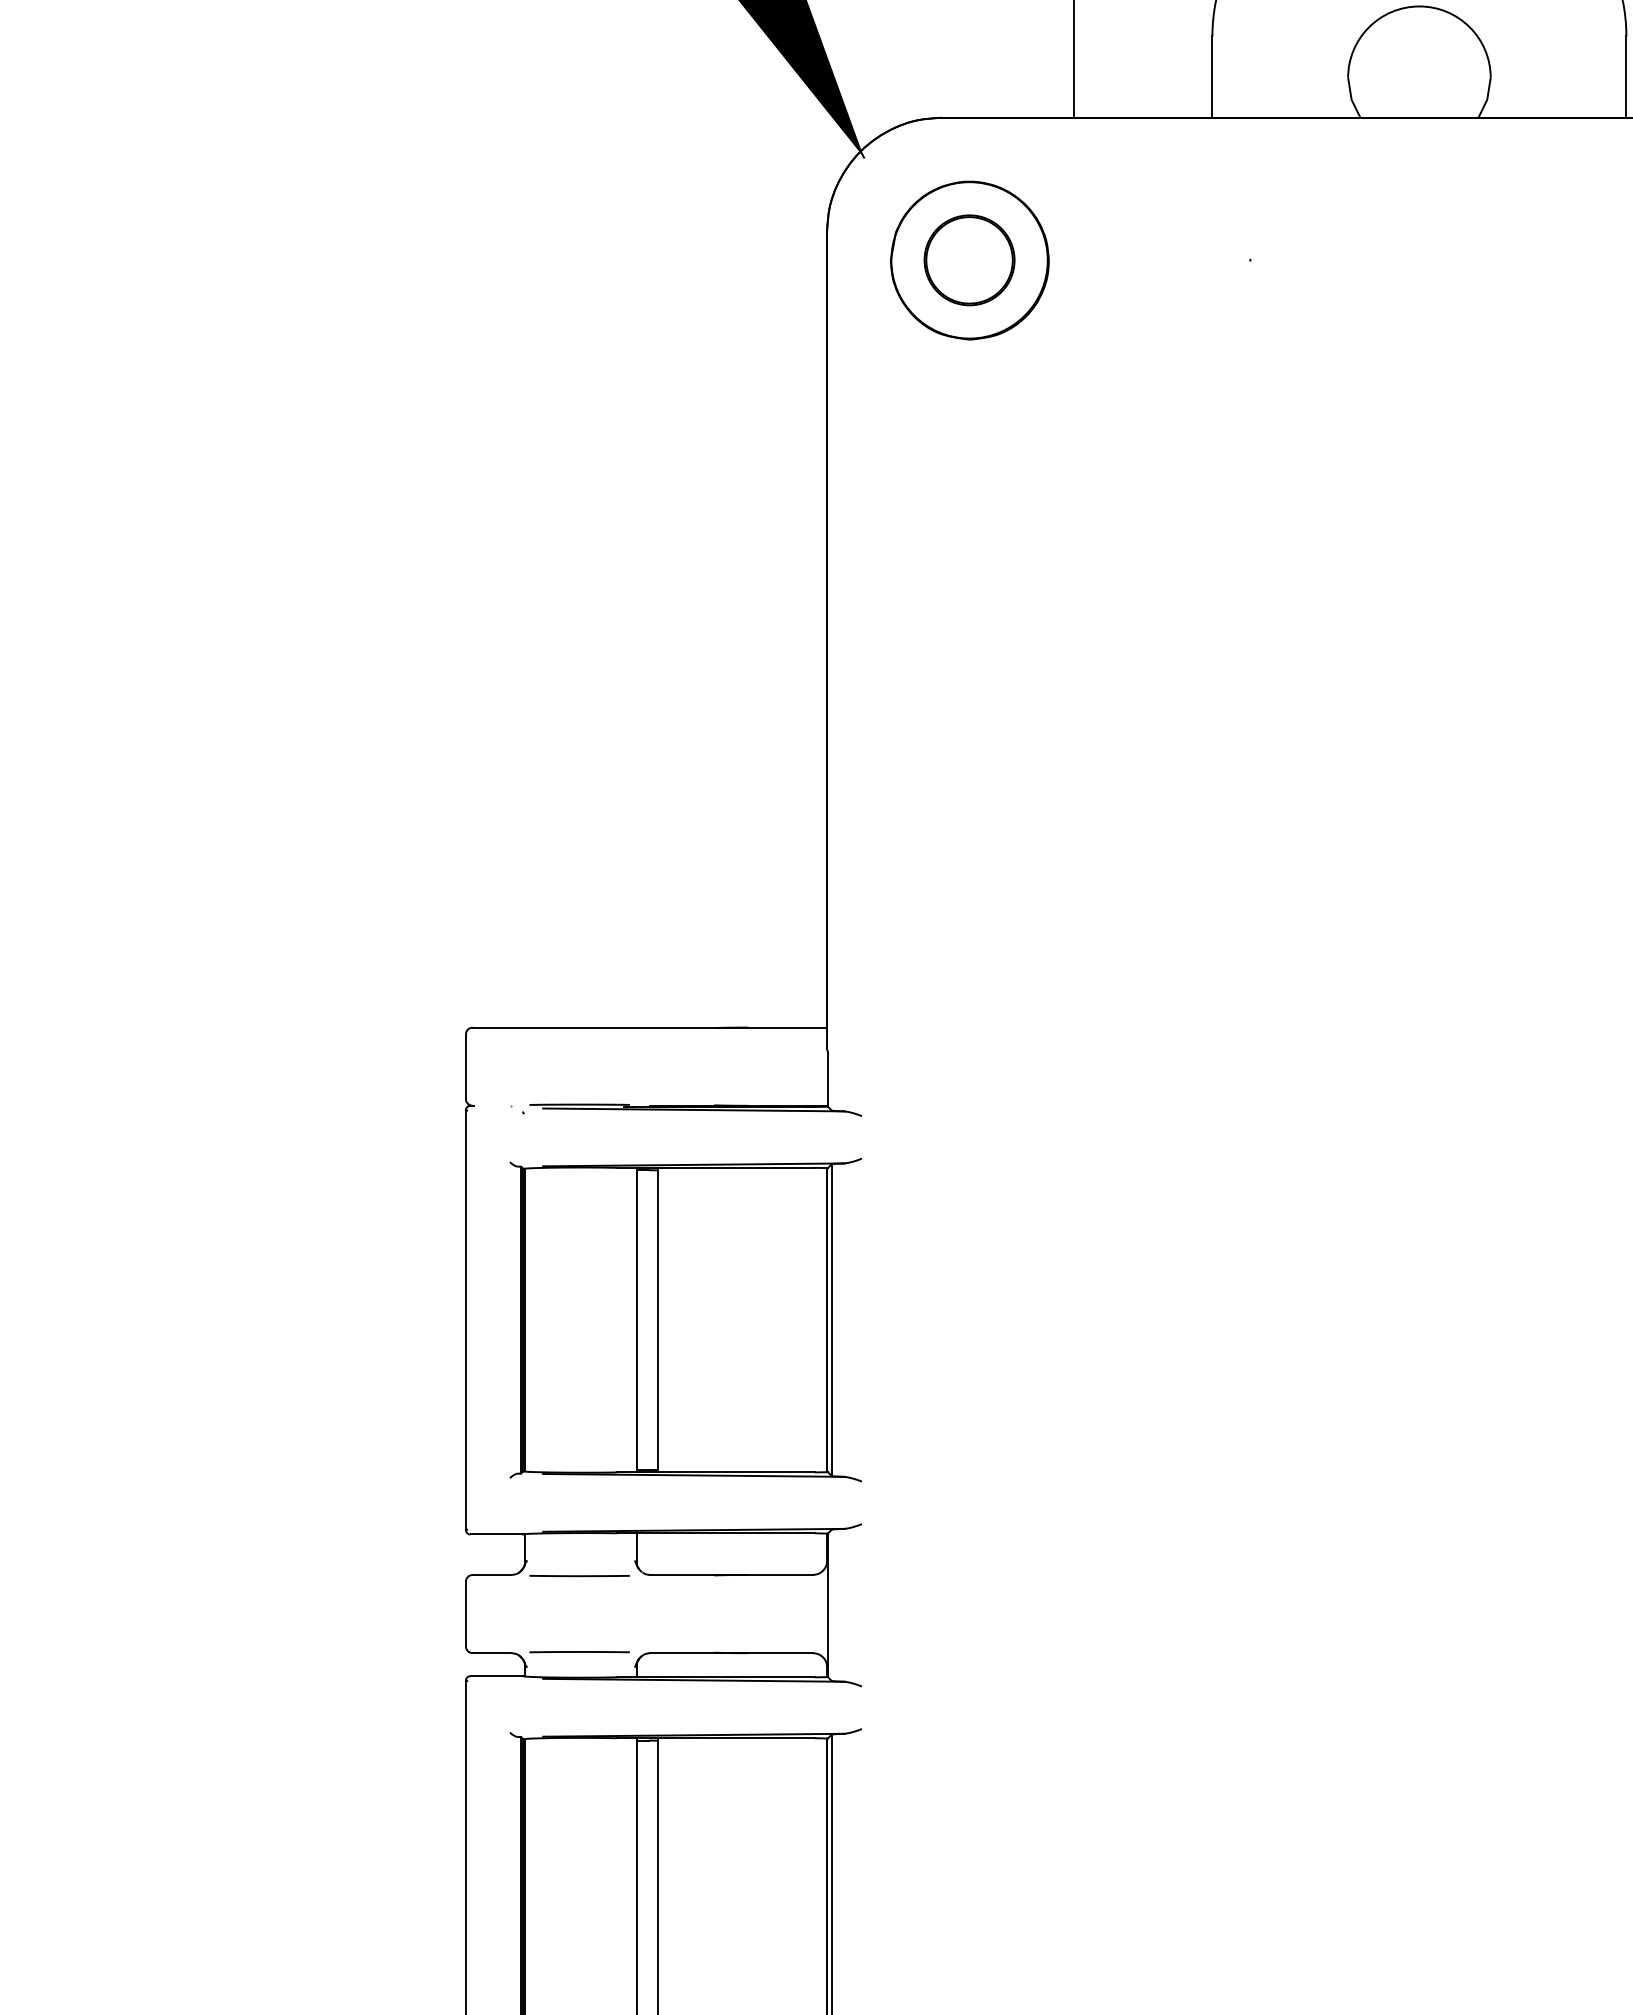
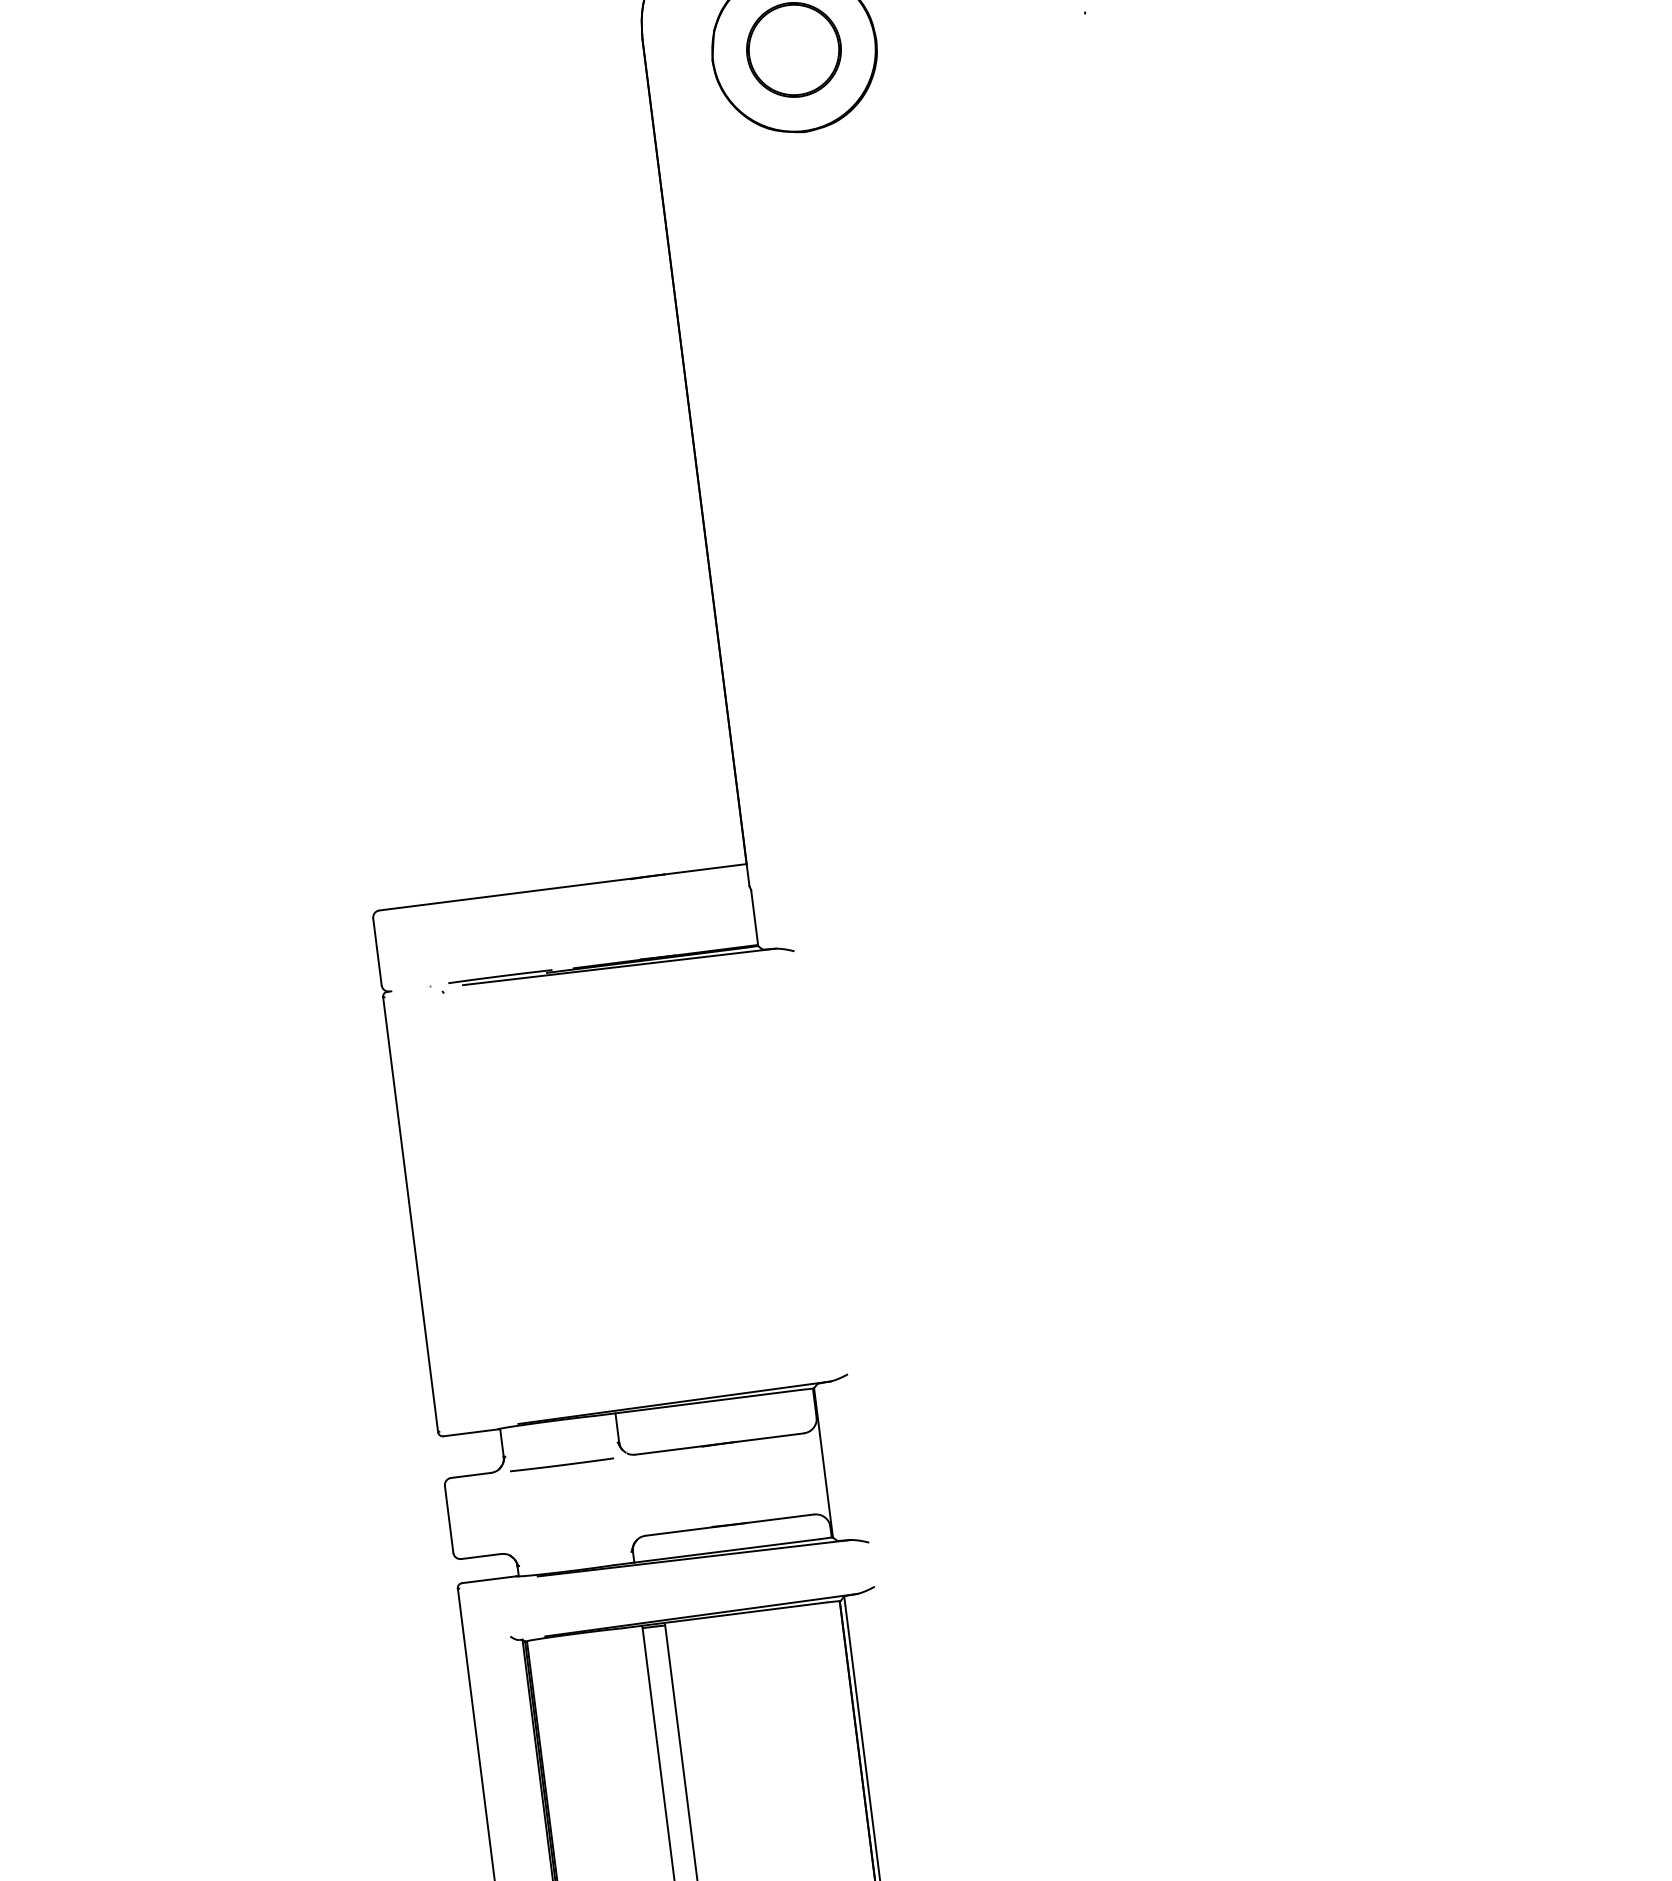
part: (685, 1320) -> (638, 1186), removed
line: (579, 1652) -> (571, 1544), removed

